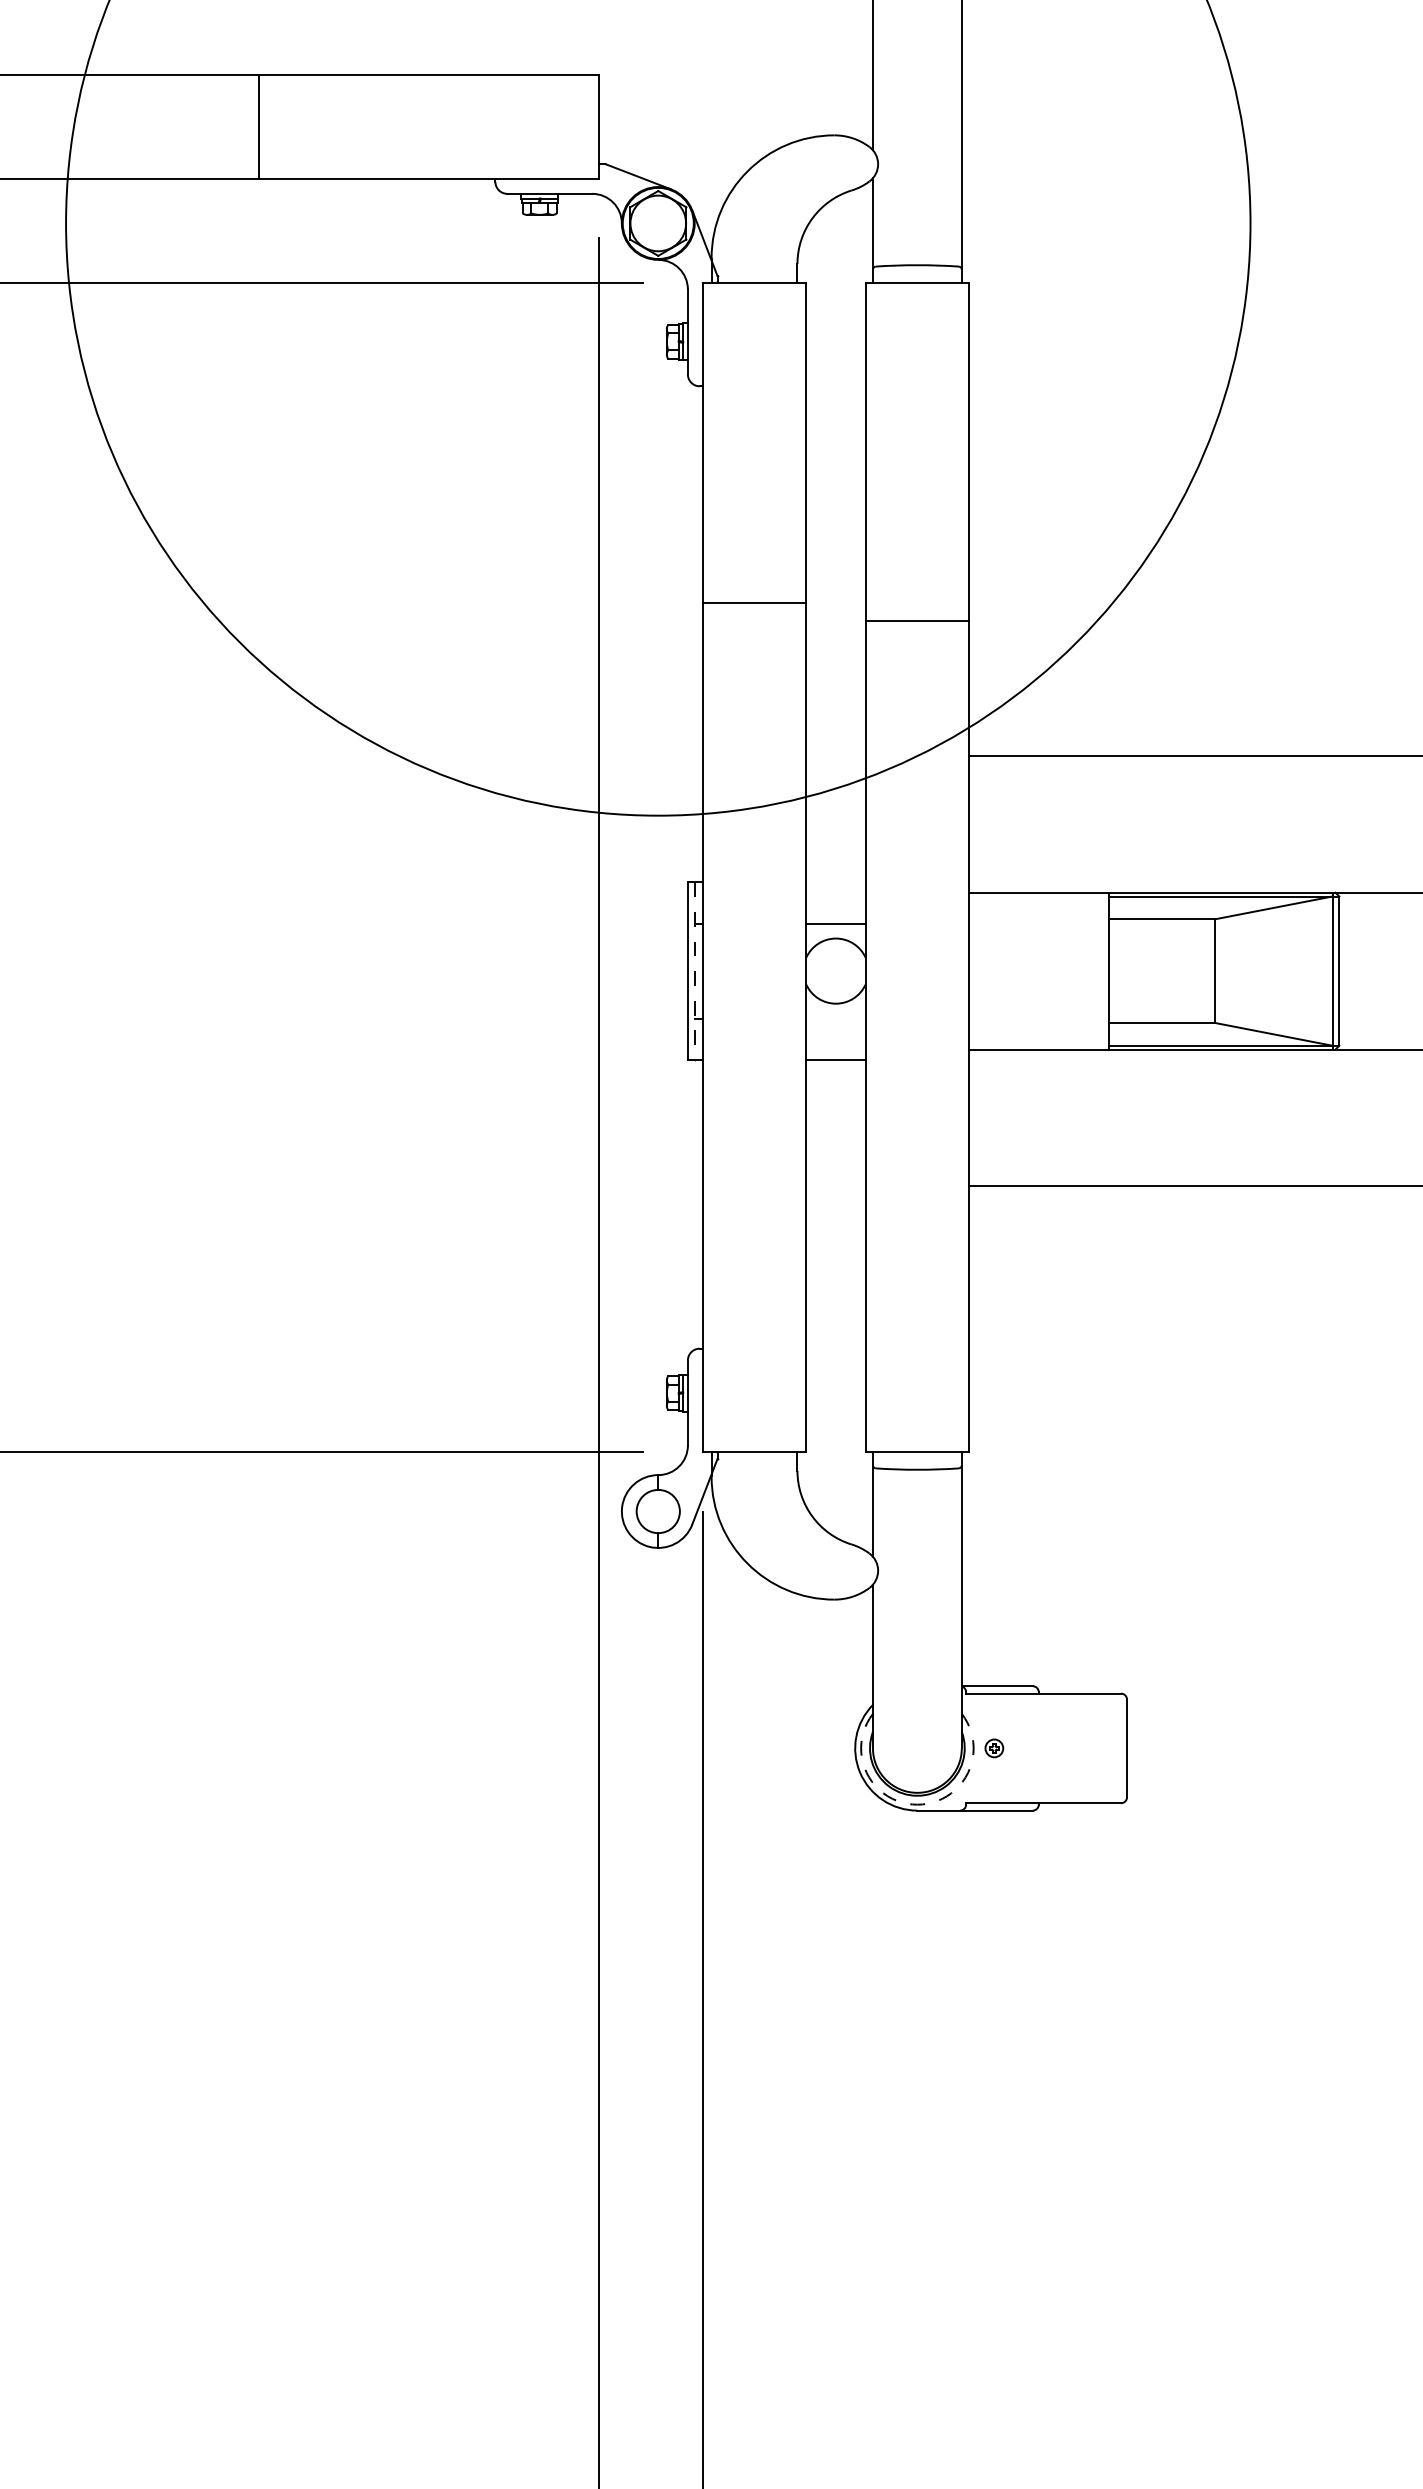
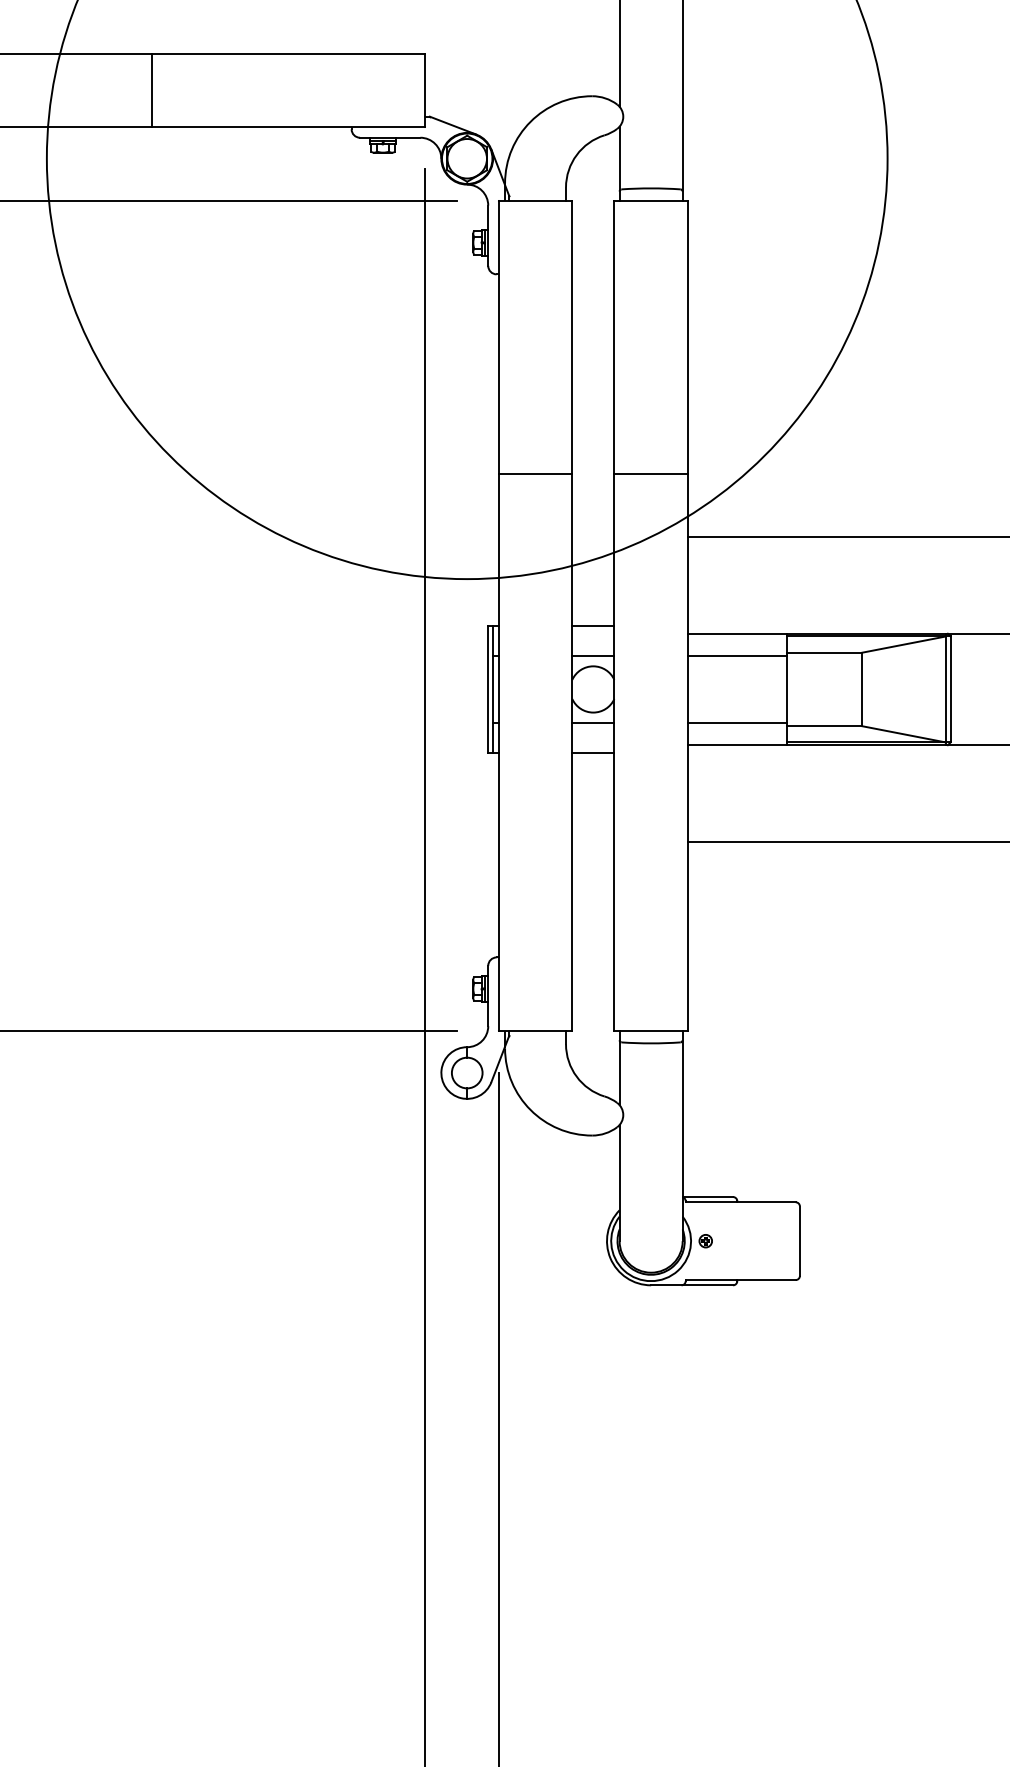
line: (259, 127) -> (152, 90), moved
line: (754, 602) -> (535, 473), moved
line: (917, 620) -> (651, 473), moved
line: (835, 882) -> (593, 626), added
line: (1039, 923) -> (737, 655), added
line: (694, 971) -> (492, 689), dashed -> solid
line: (835, 1018) -> (593, 723), added
line: (1039, 1018) -> (737, 723), added
arc: (917, 1804) -> (651, 1280), dashed -> solid

